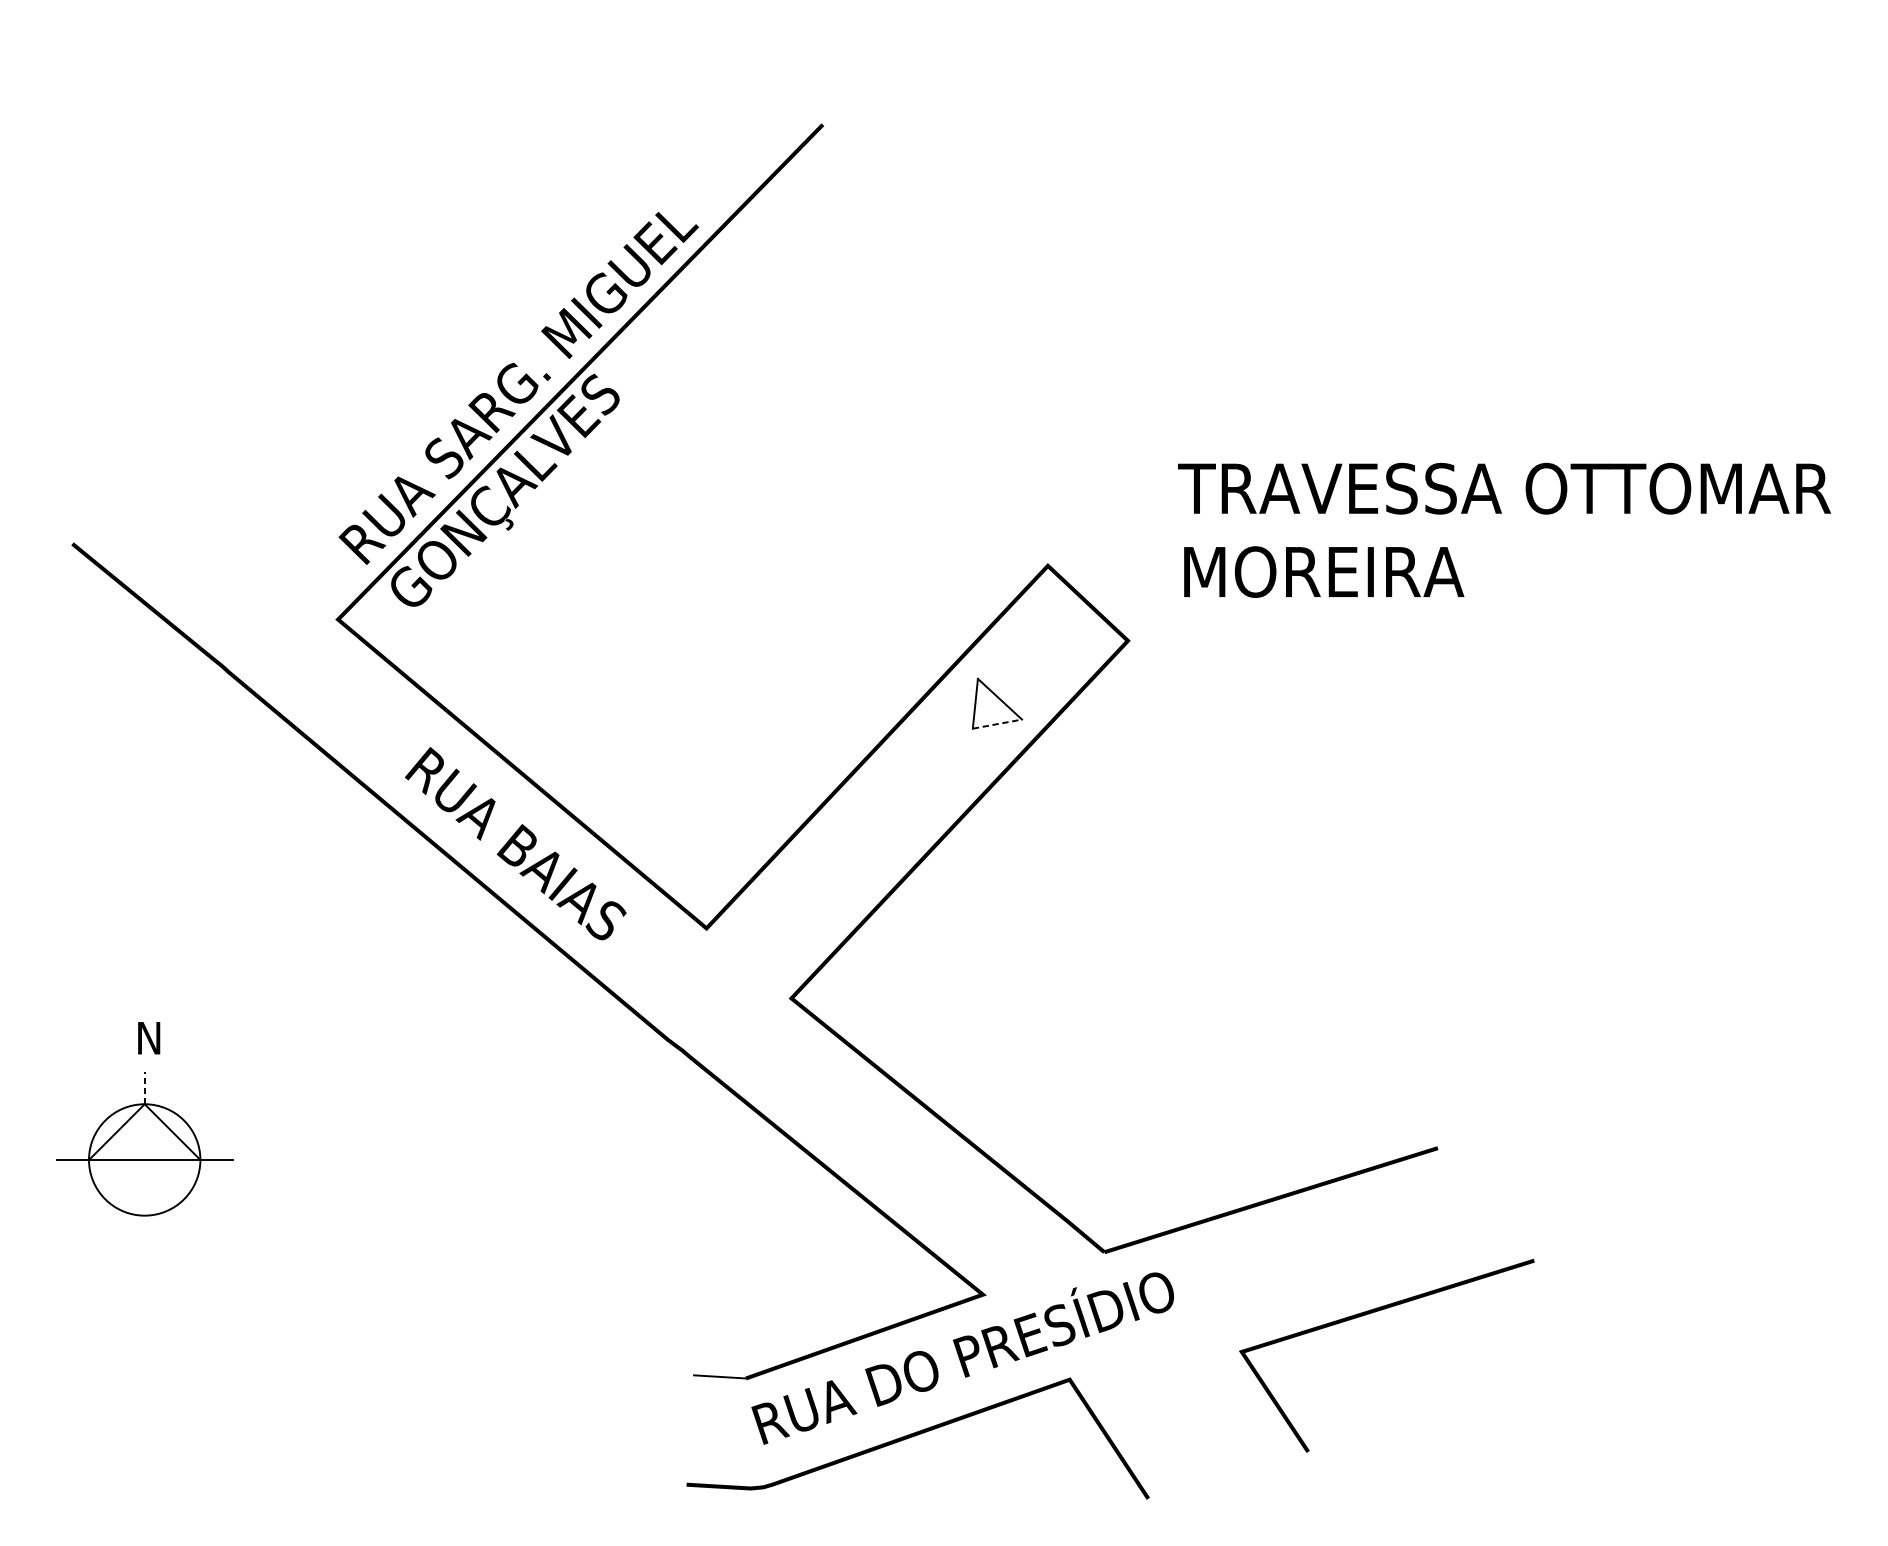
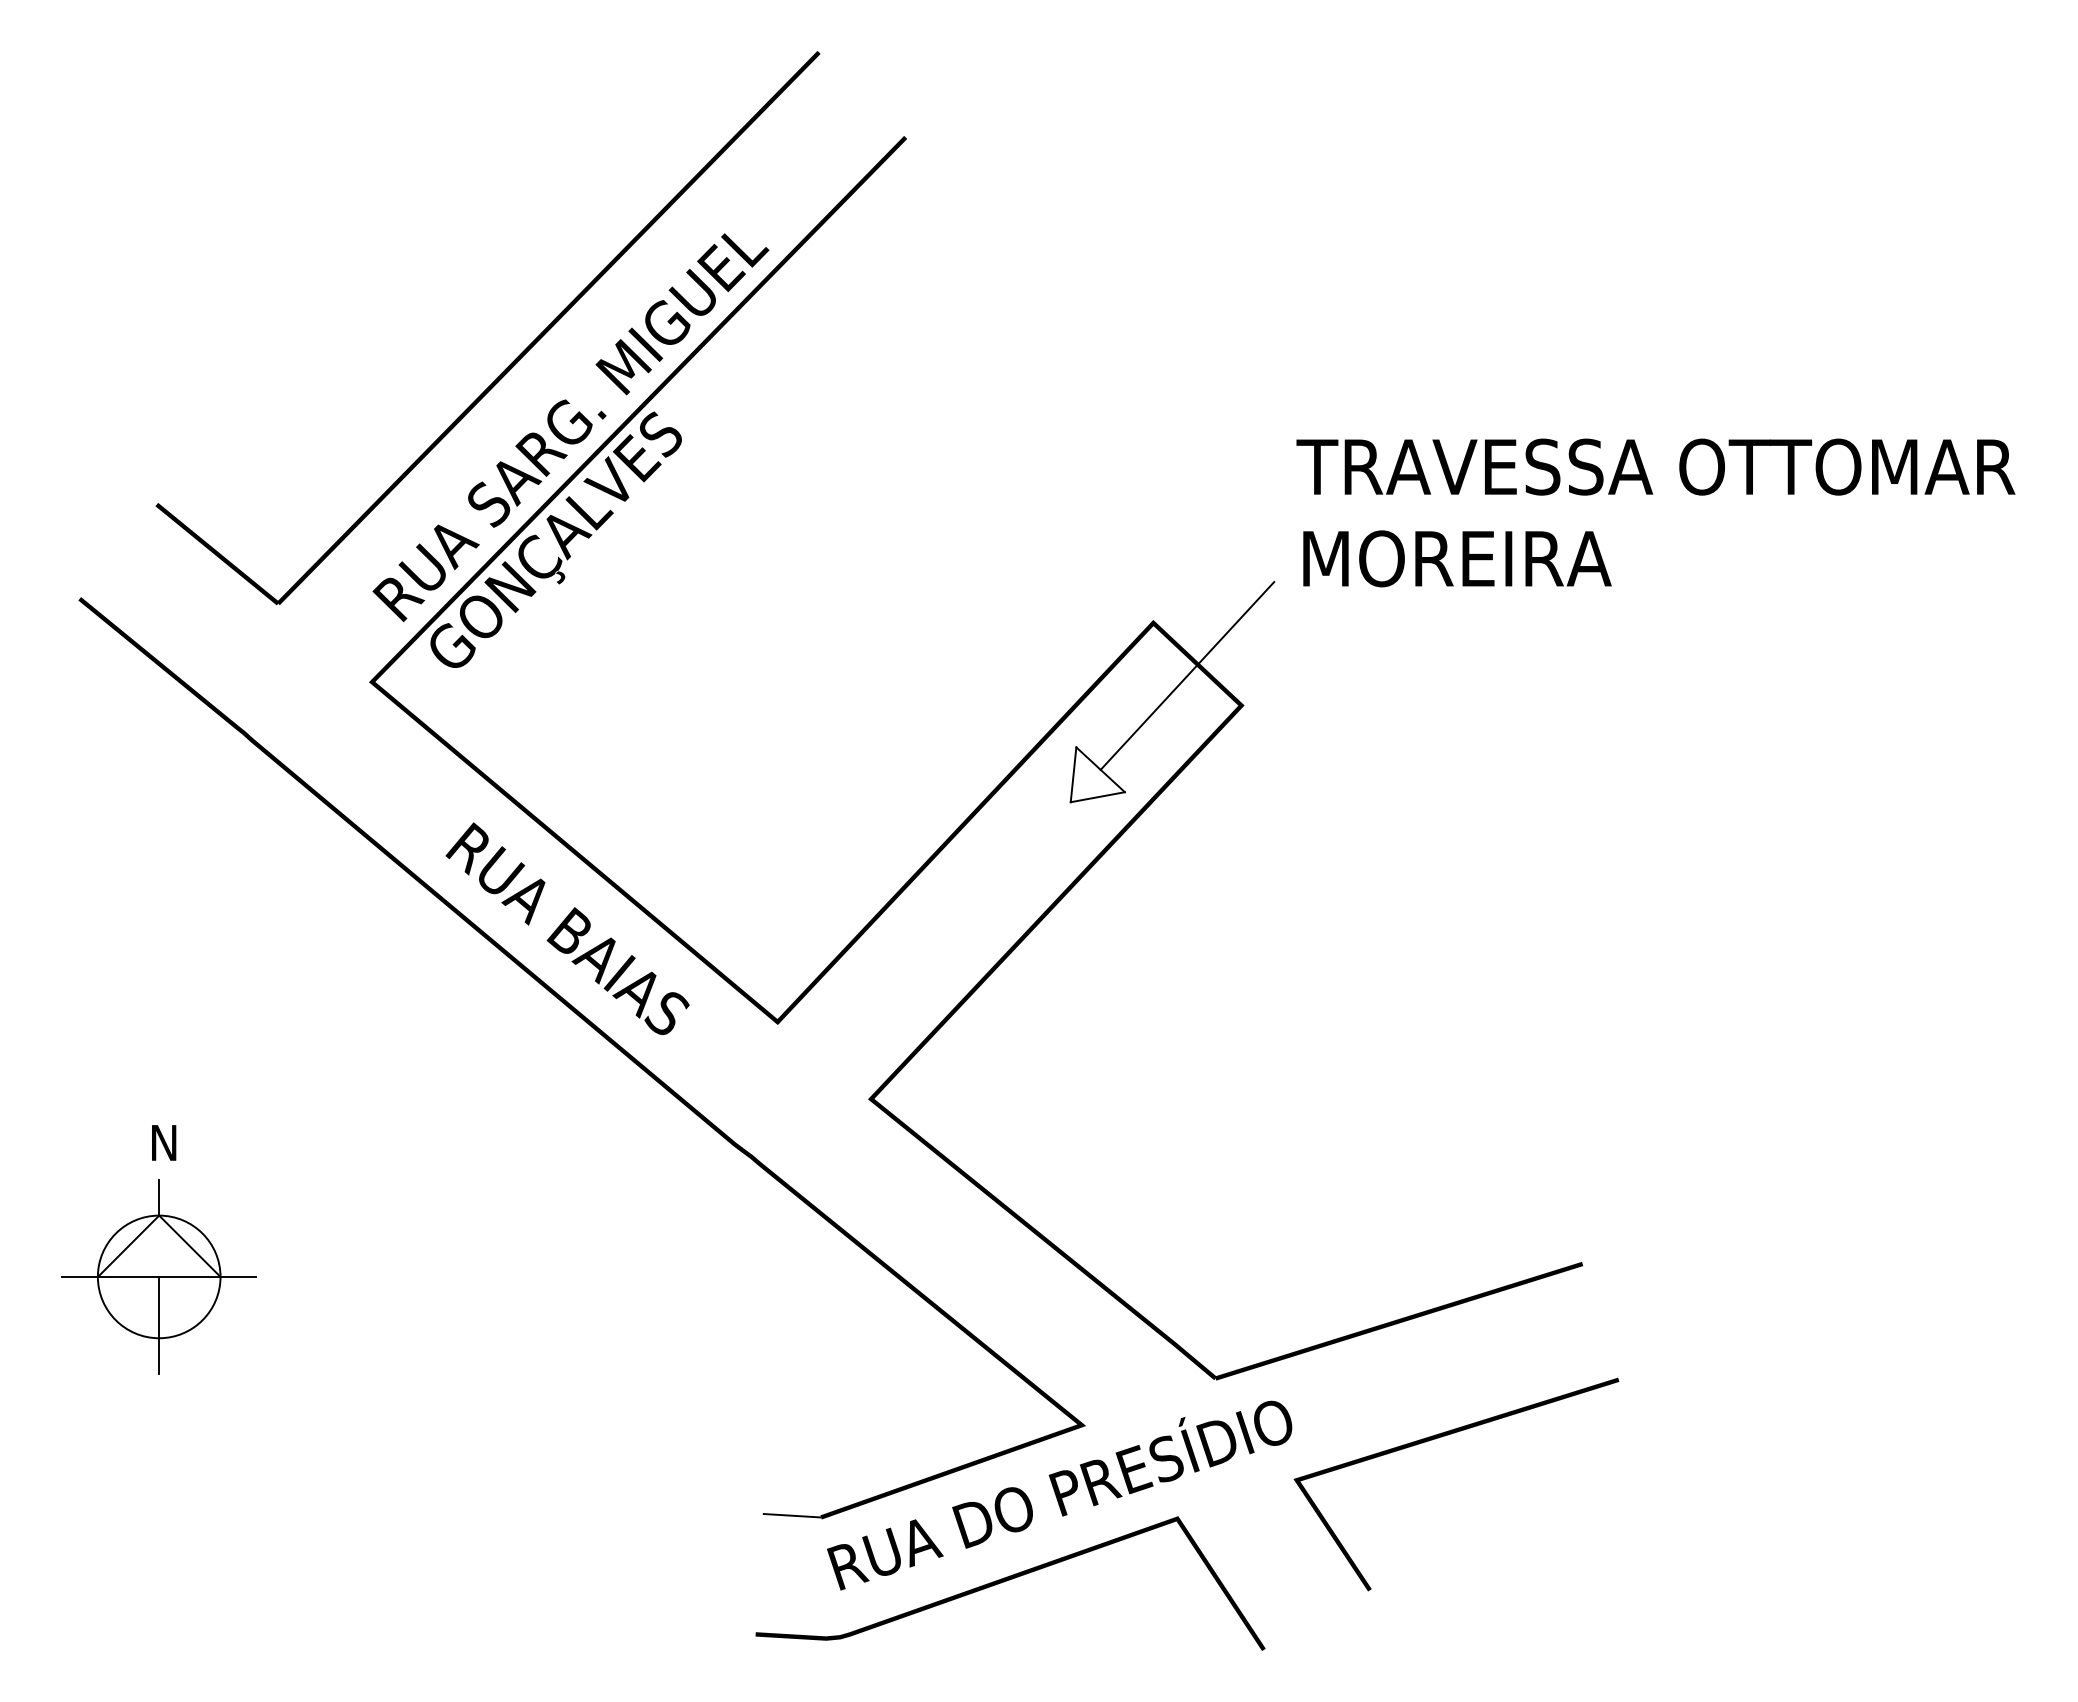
part: (469, 324) -> (516, 357), added
text: (1504, 529) -> (1655, 512), moved
line: (1078, 613) -> (1187, 675), added
line: (997, 724) -> (1097, 797), dashed -> solid
line: (144, 1087) -> (159, 1197), dashed -> solid
line: (144, 1203) -> (159, 1324), added
line: (1376, 1312) -> (1445, 1436), moved

